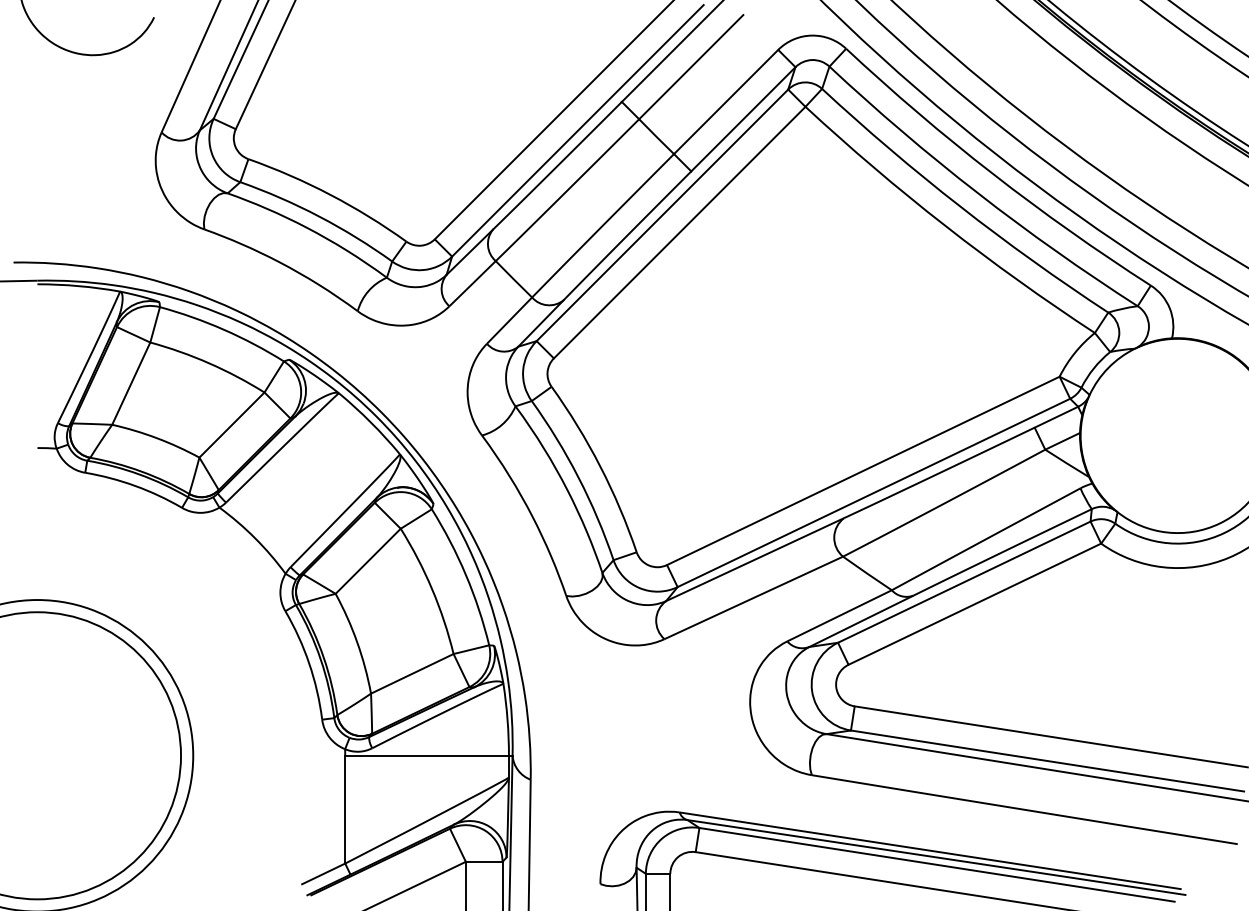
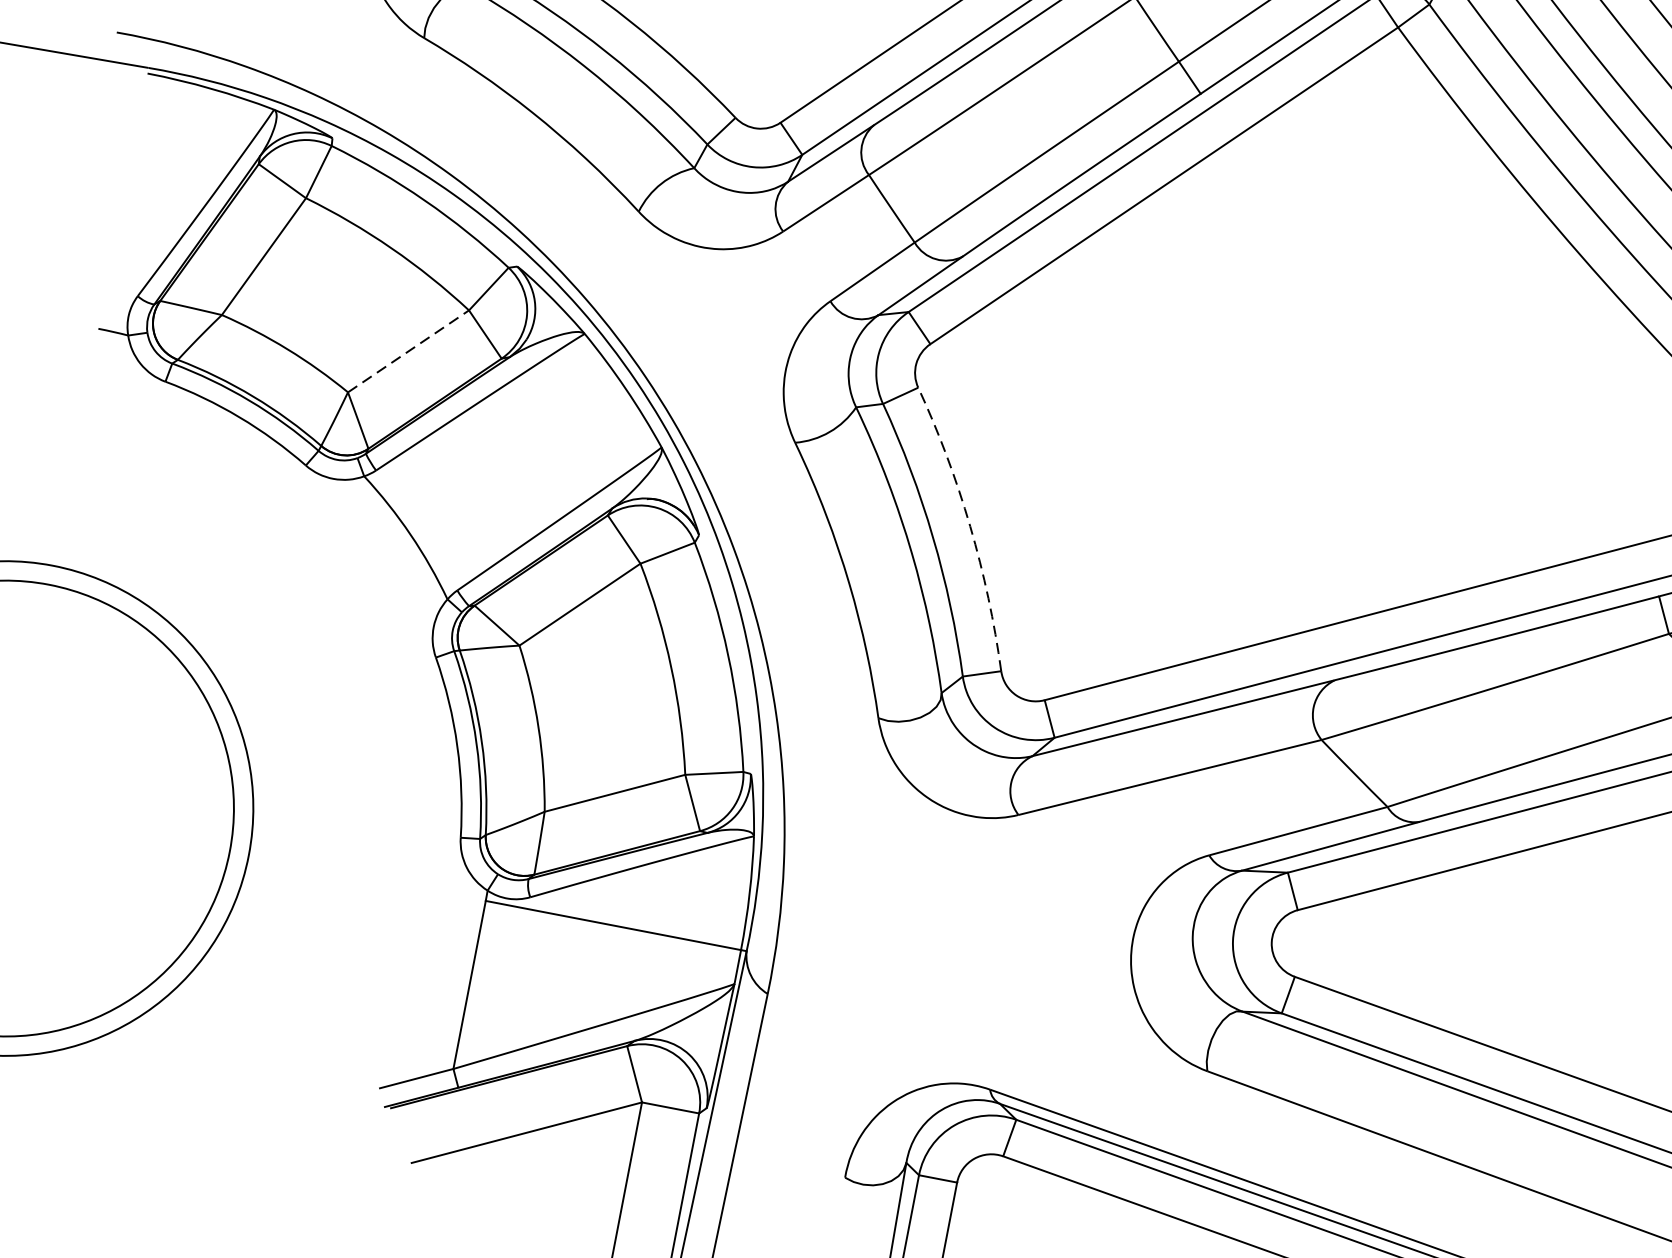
line: (232, 424) -> (409, 350), solid -> dashed
arc: (600, 466) -> (970, 526), solid -> dashed

